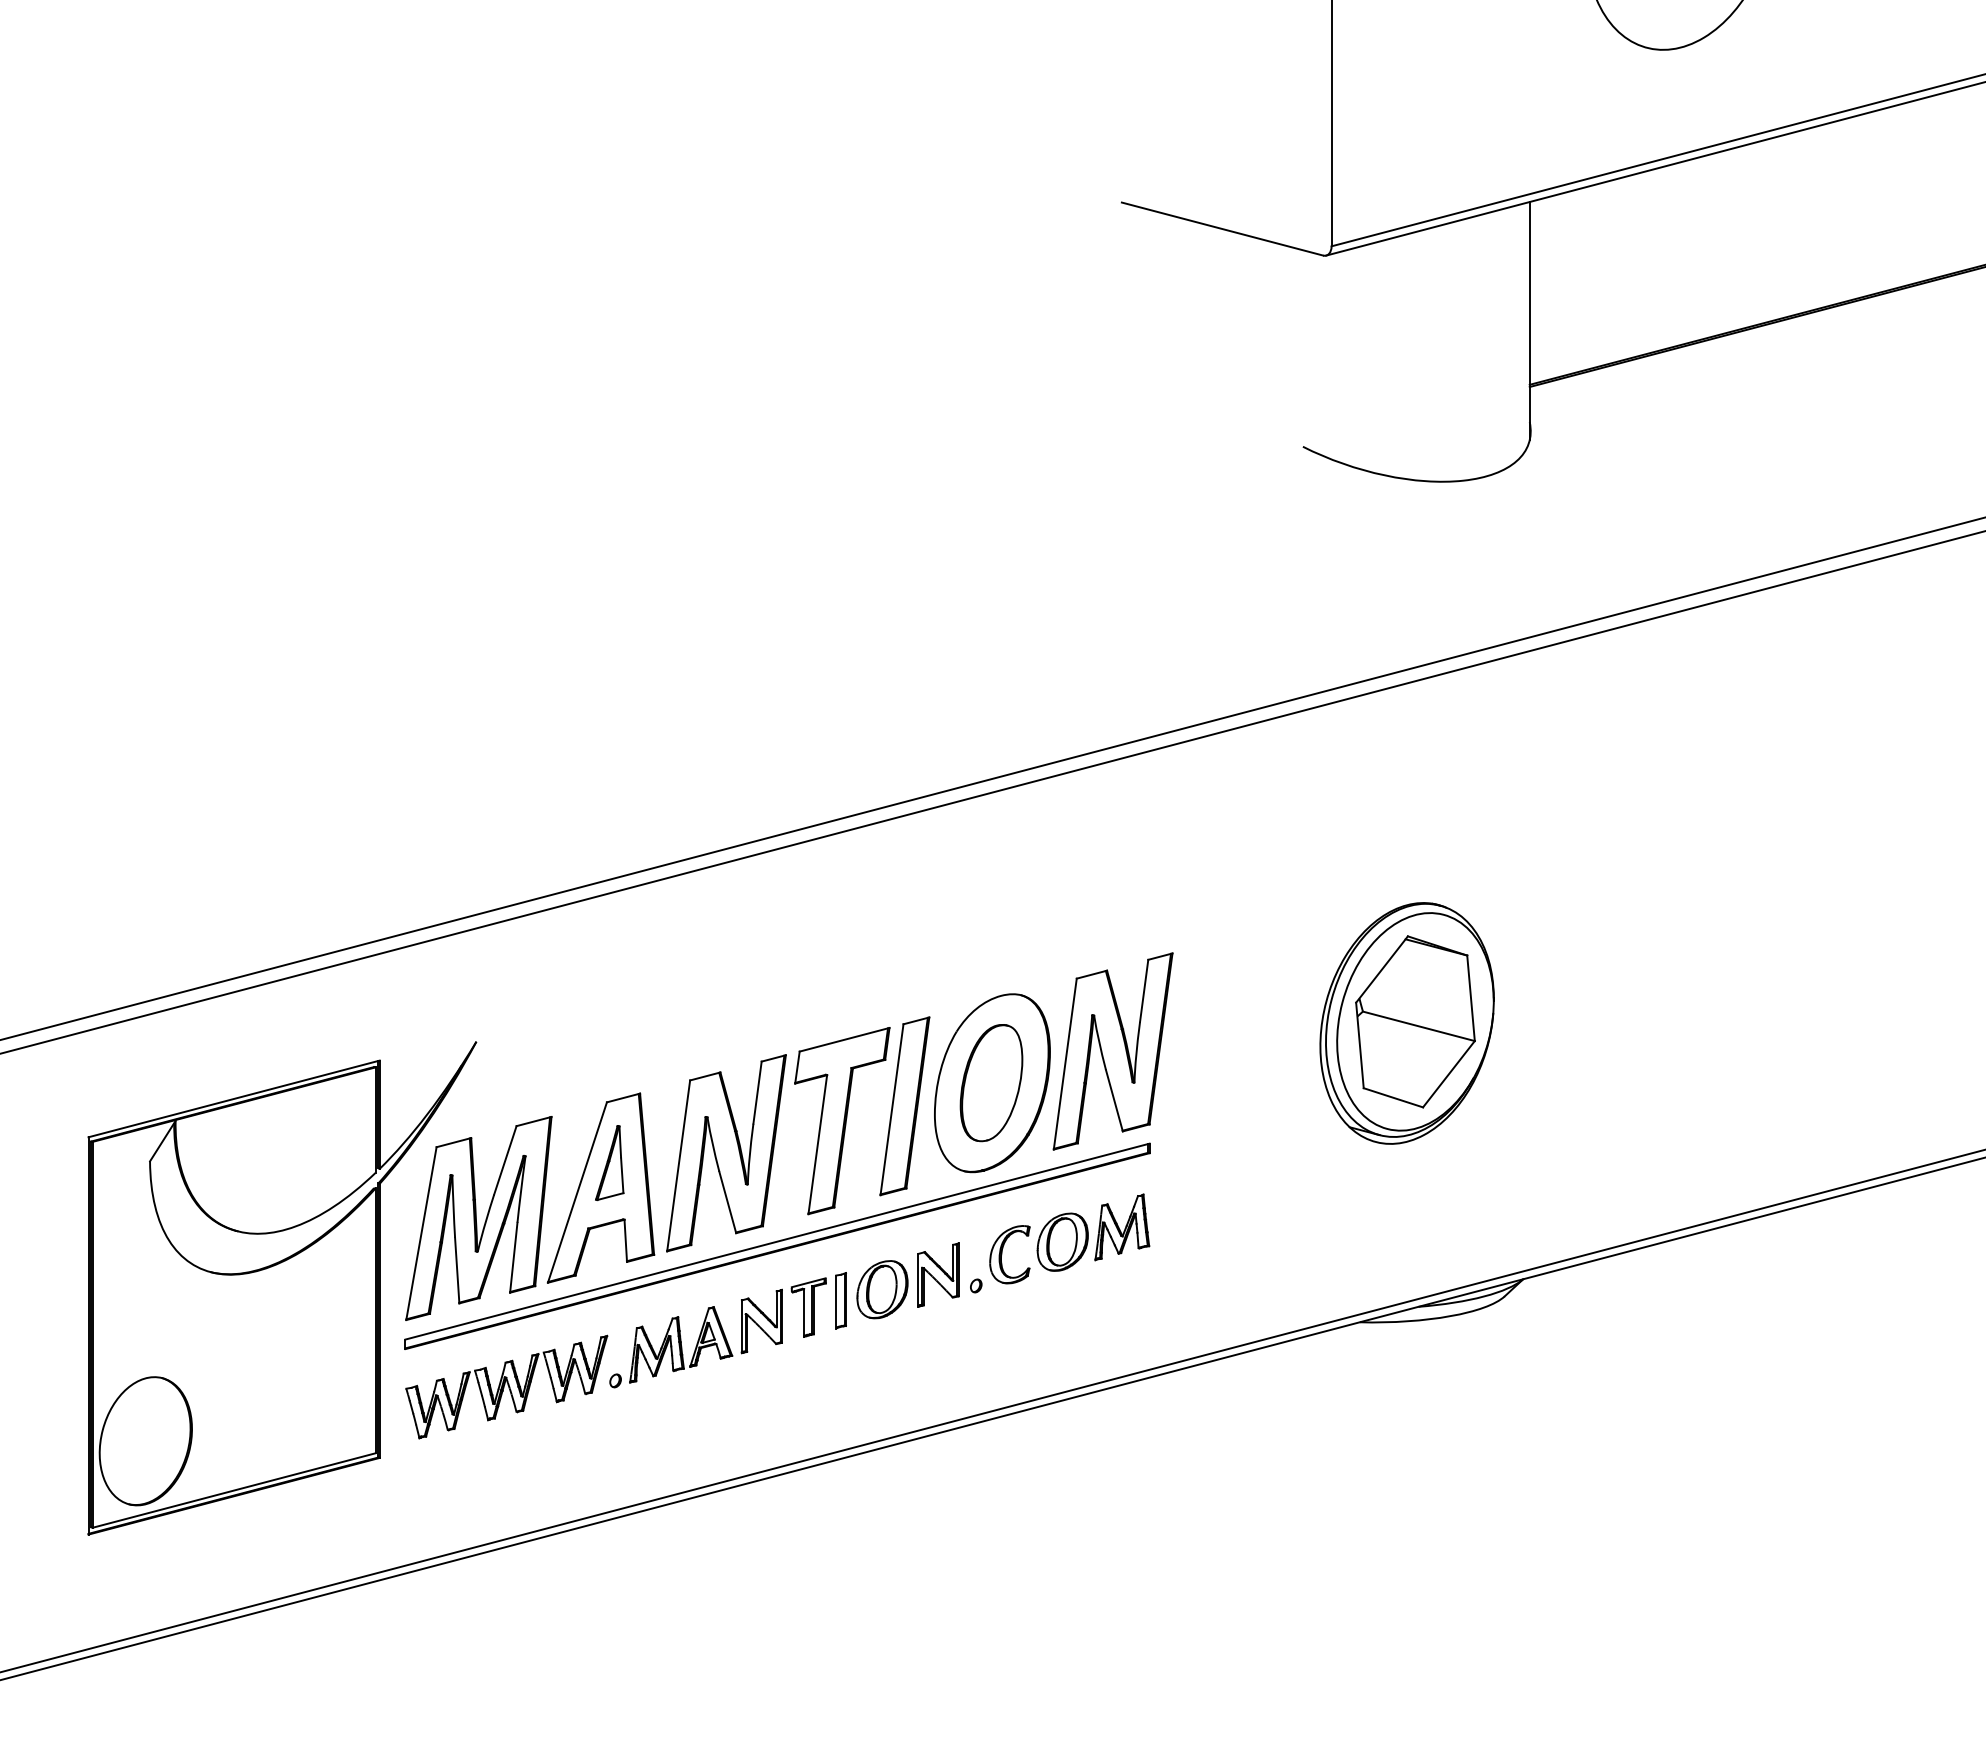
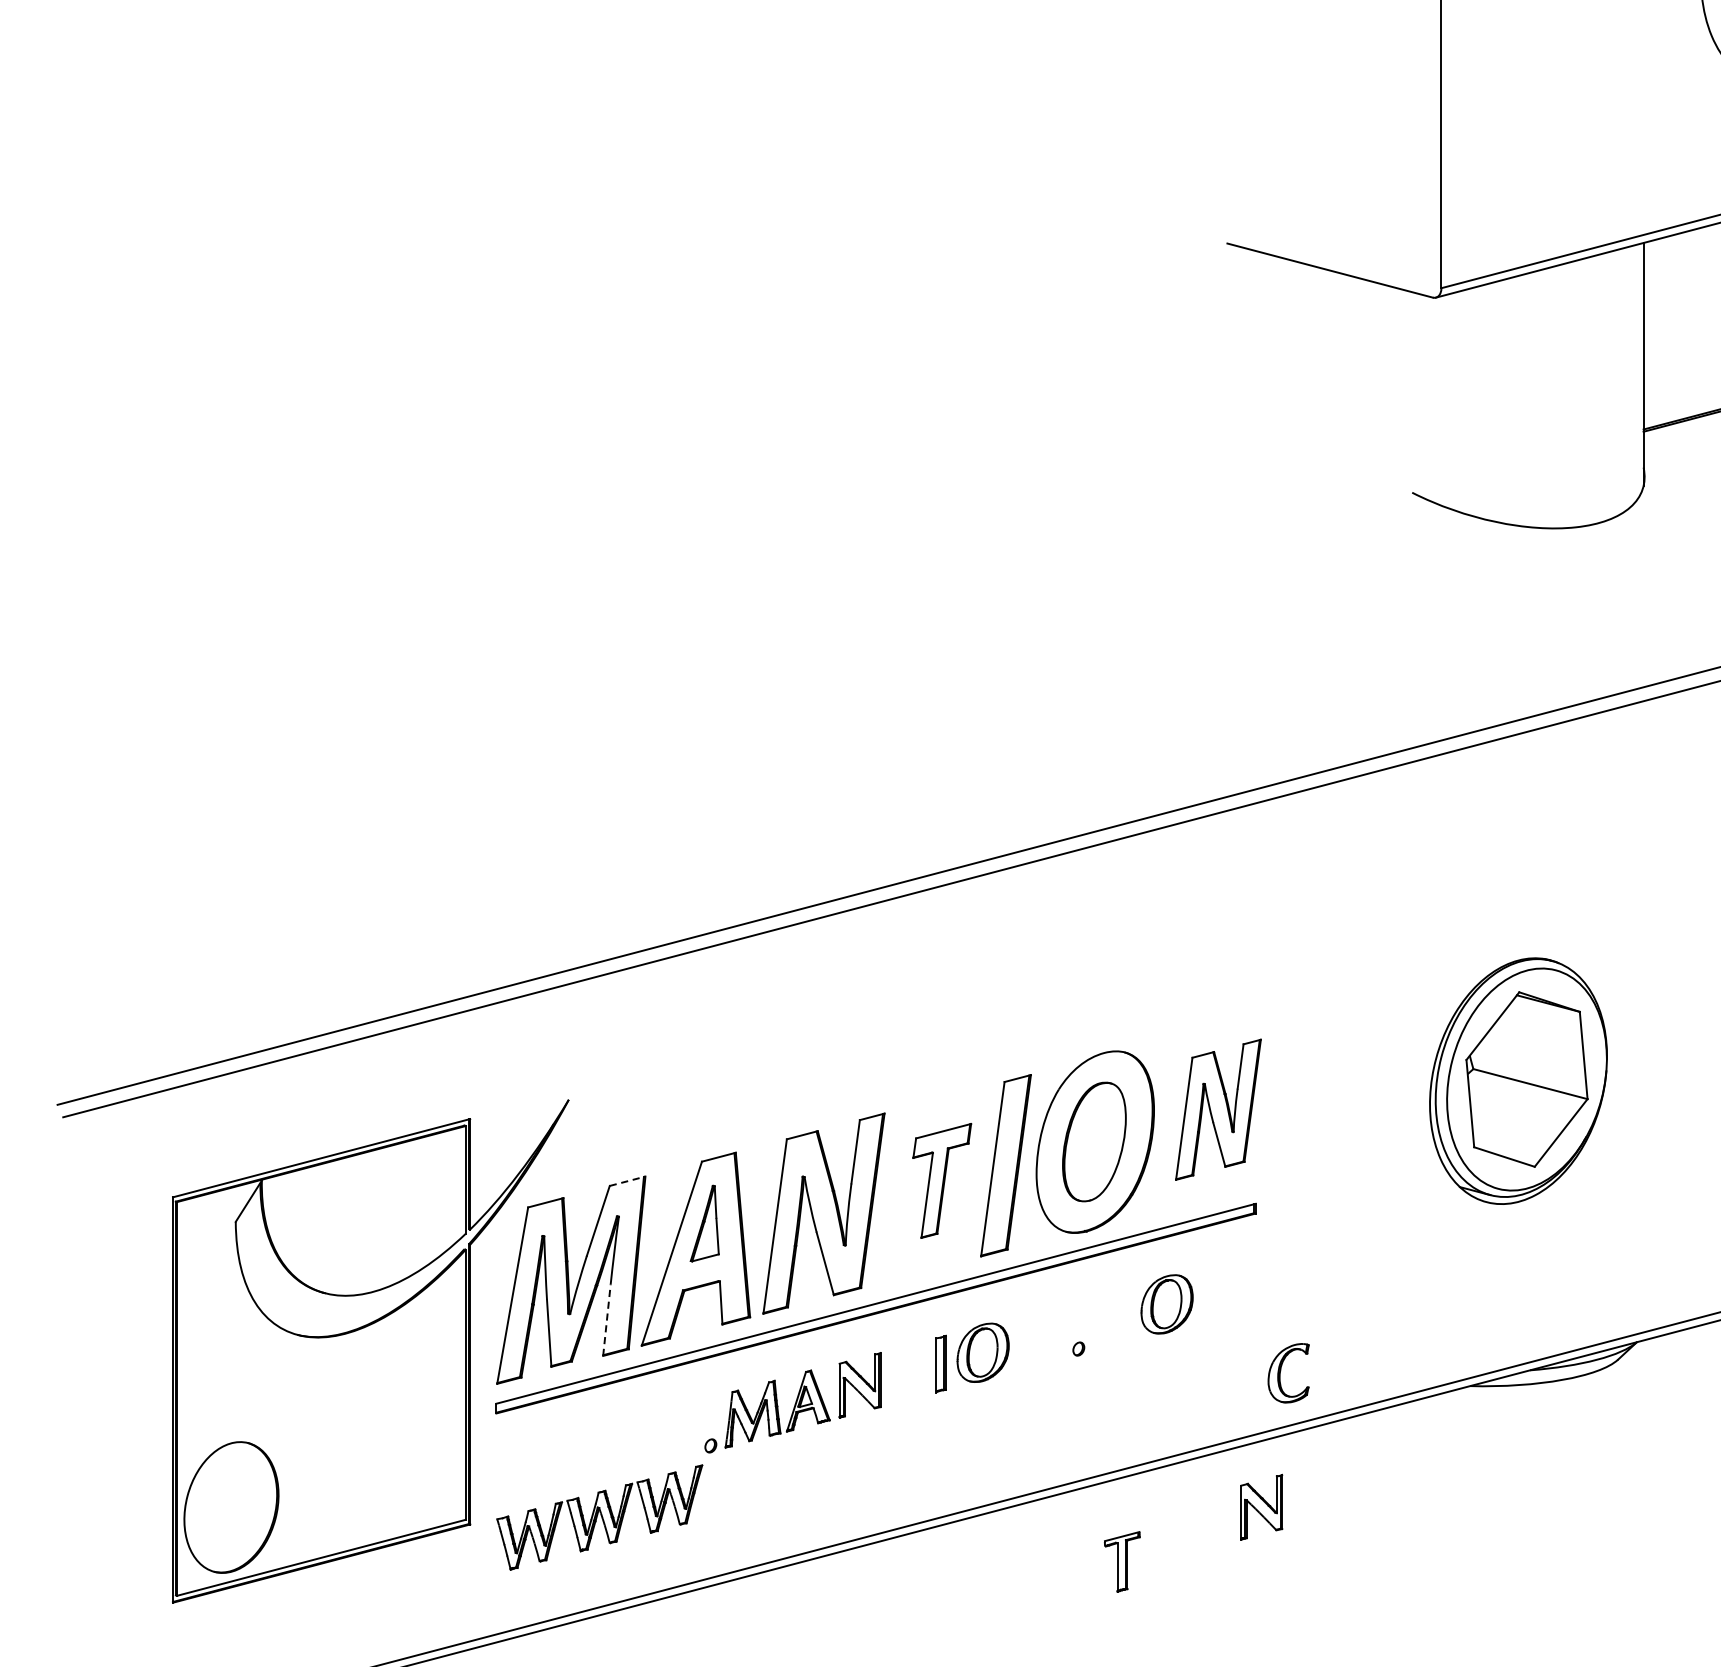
part: (1112, 1051) -> (1217, 1109), size x0.7
line: (534, 1121) -> (628, 1181), solid -> dashed
part: (842, 1121) -> (942, 1181), size x0.6
part: (1122, 1227) -> (1228, 1289), removed
part: (1002, 1254) -> (1281, 1373), moved
line: (513, 1257) -> (606, 1319), solid -> dashed
part: (938, 1274) -> (1261, 1506), moved
part: (808, 1307) -> (1121, 1561), moved
part: (506, 1386) -> (599, 1516), moved

